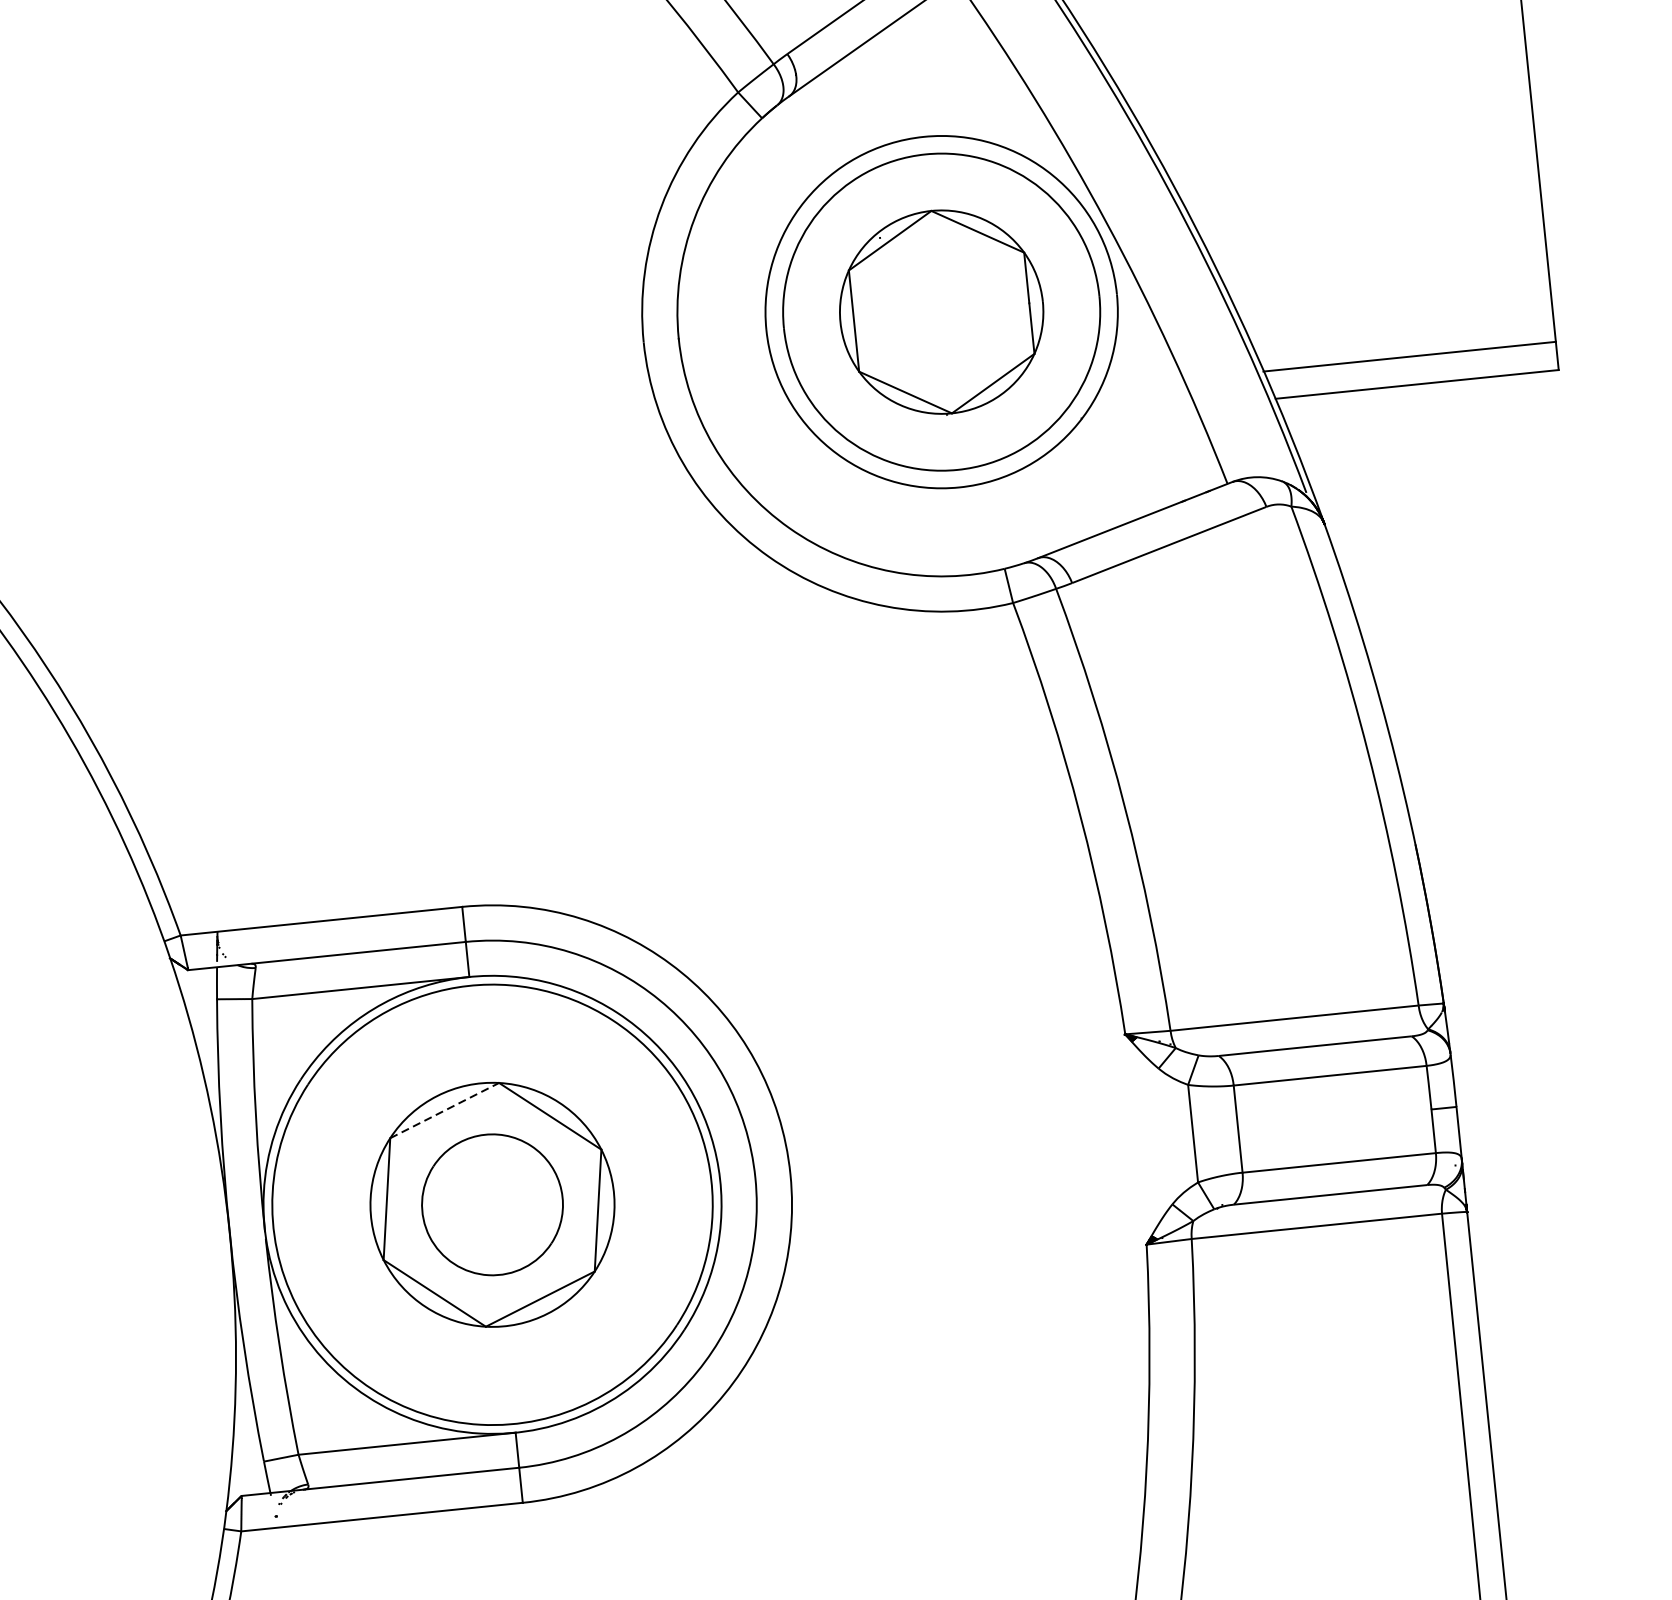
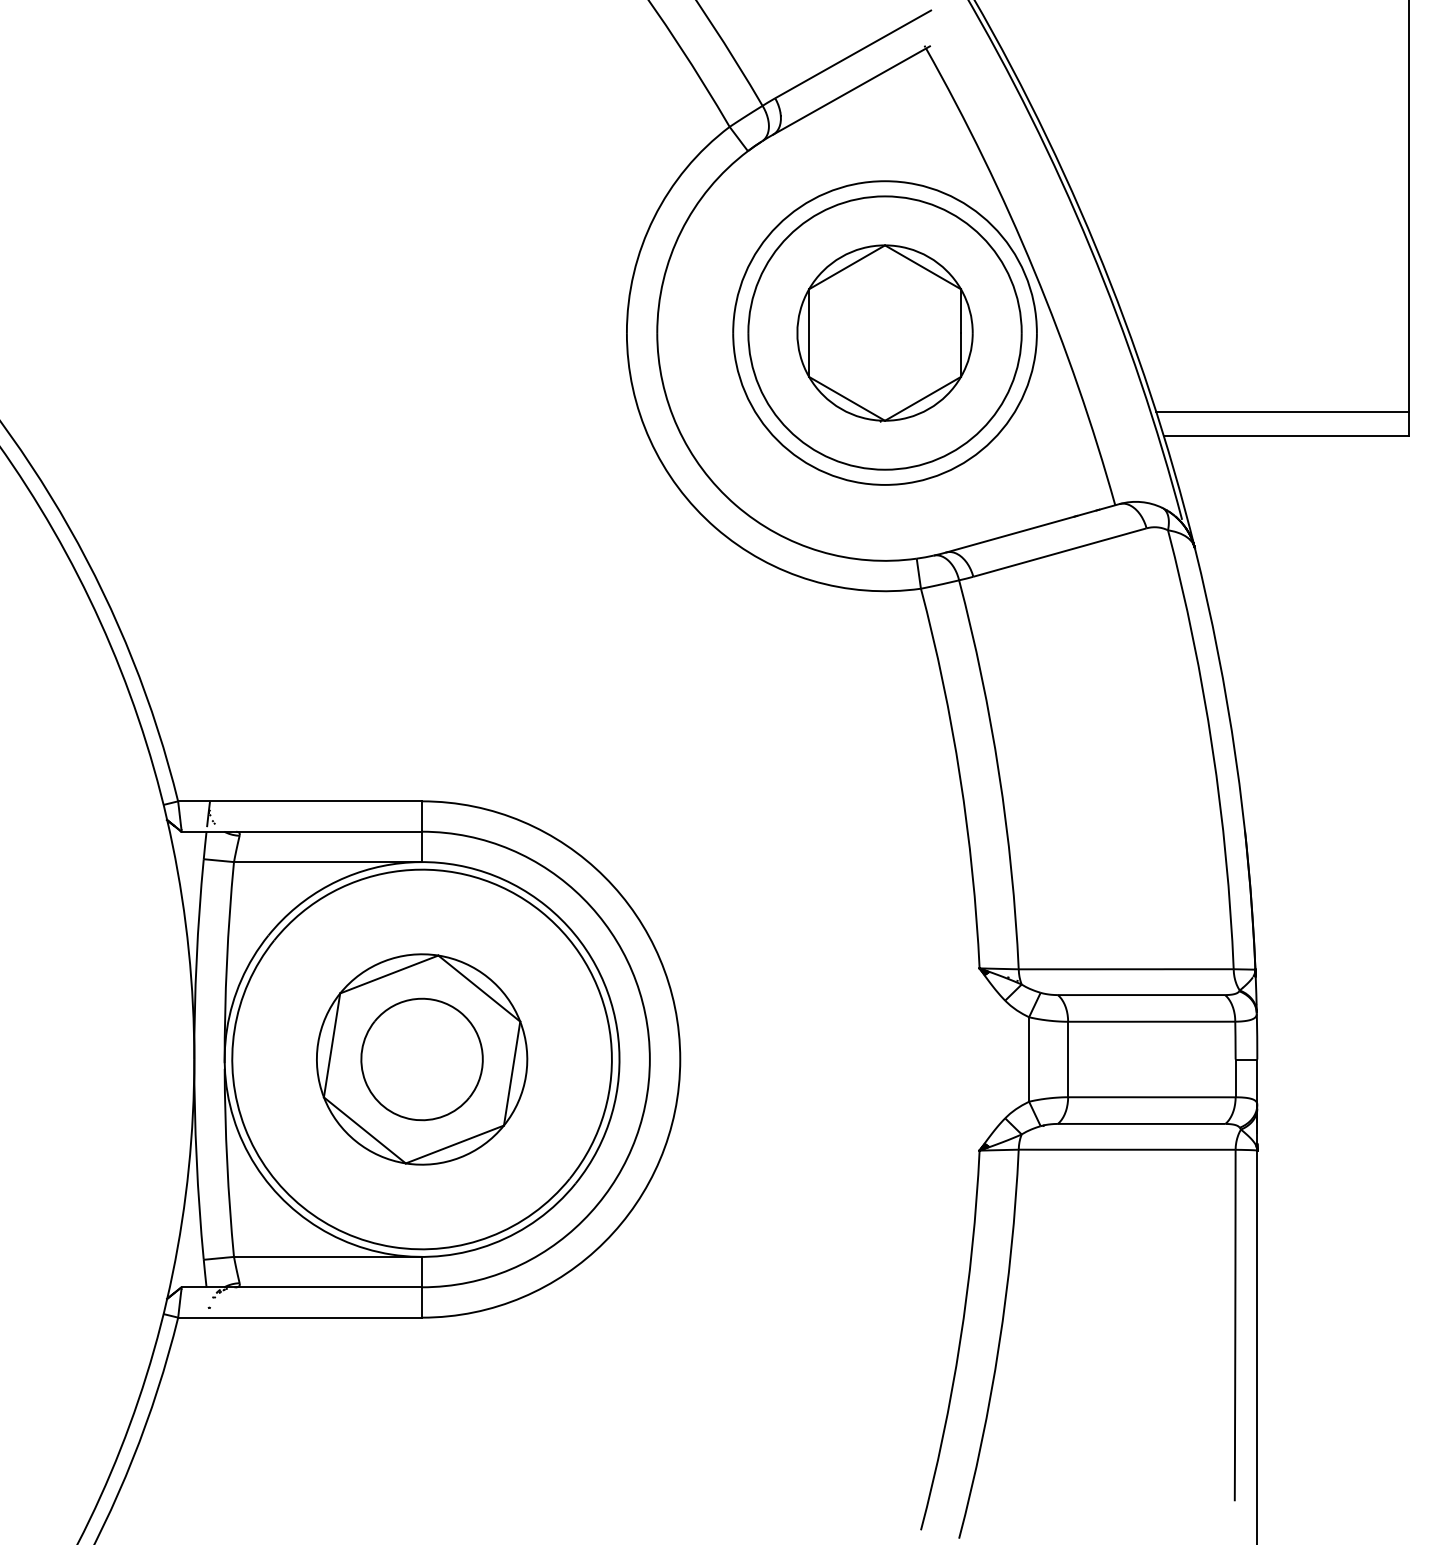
line: (444, 1110) -> (389, 974), dashed -> solid

